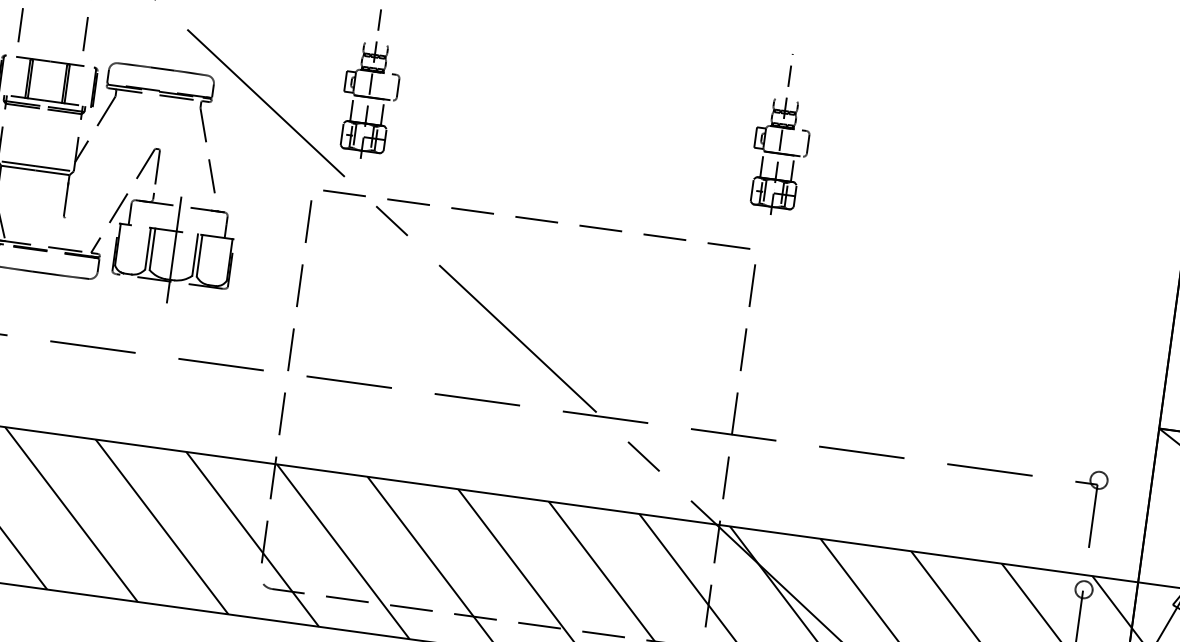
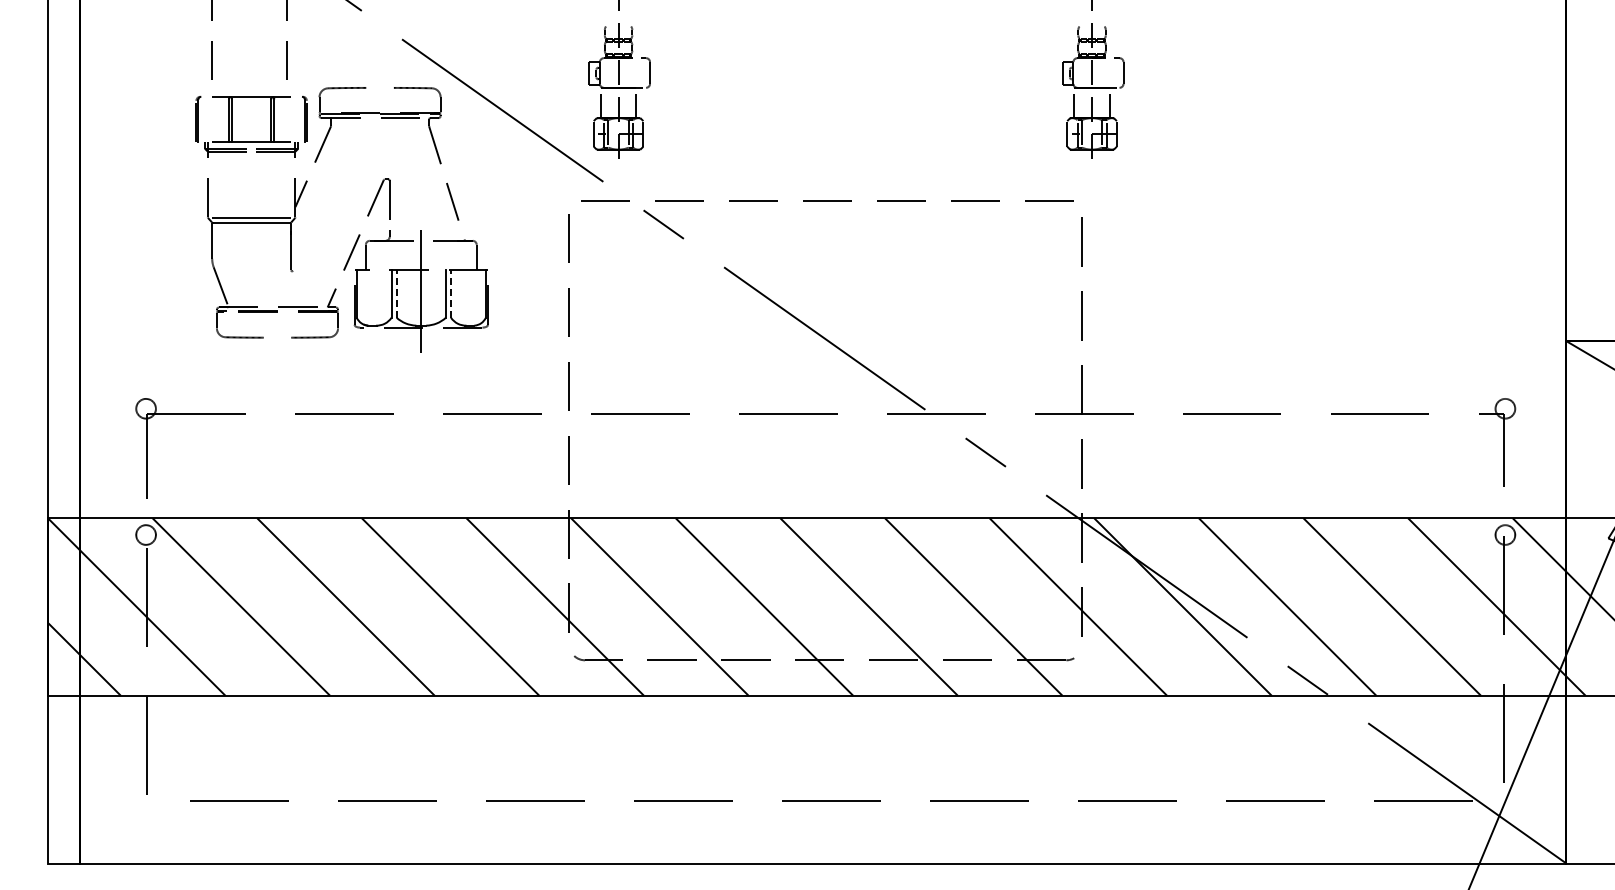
line: (162, 68) -> (379, 87), removed
line: (152, 249) -> (396, 293), solid -> dashed
line: (200, 255) -> (451, 293), solid -> dashed
line: (44, 273) -> (277, 337), removed

